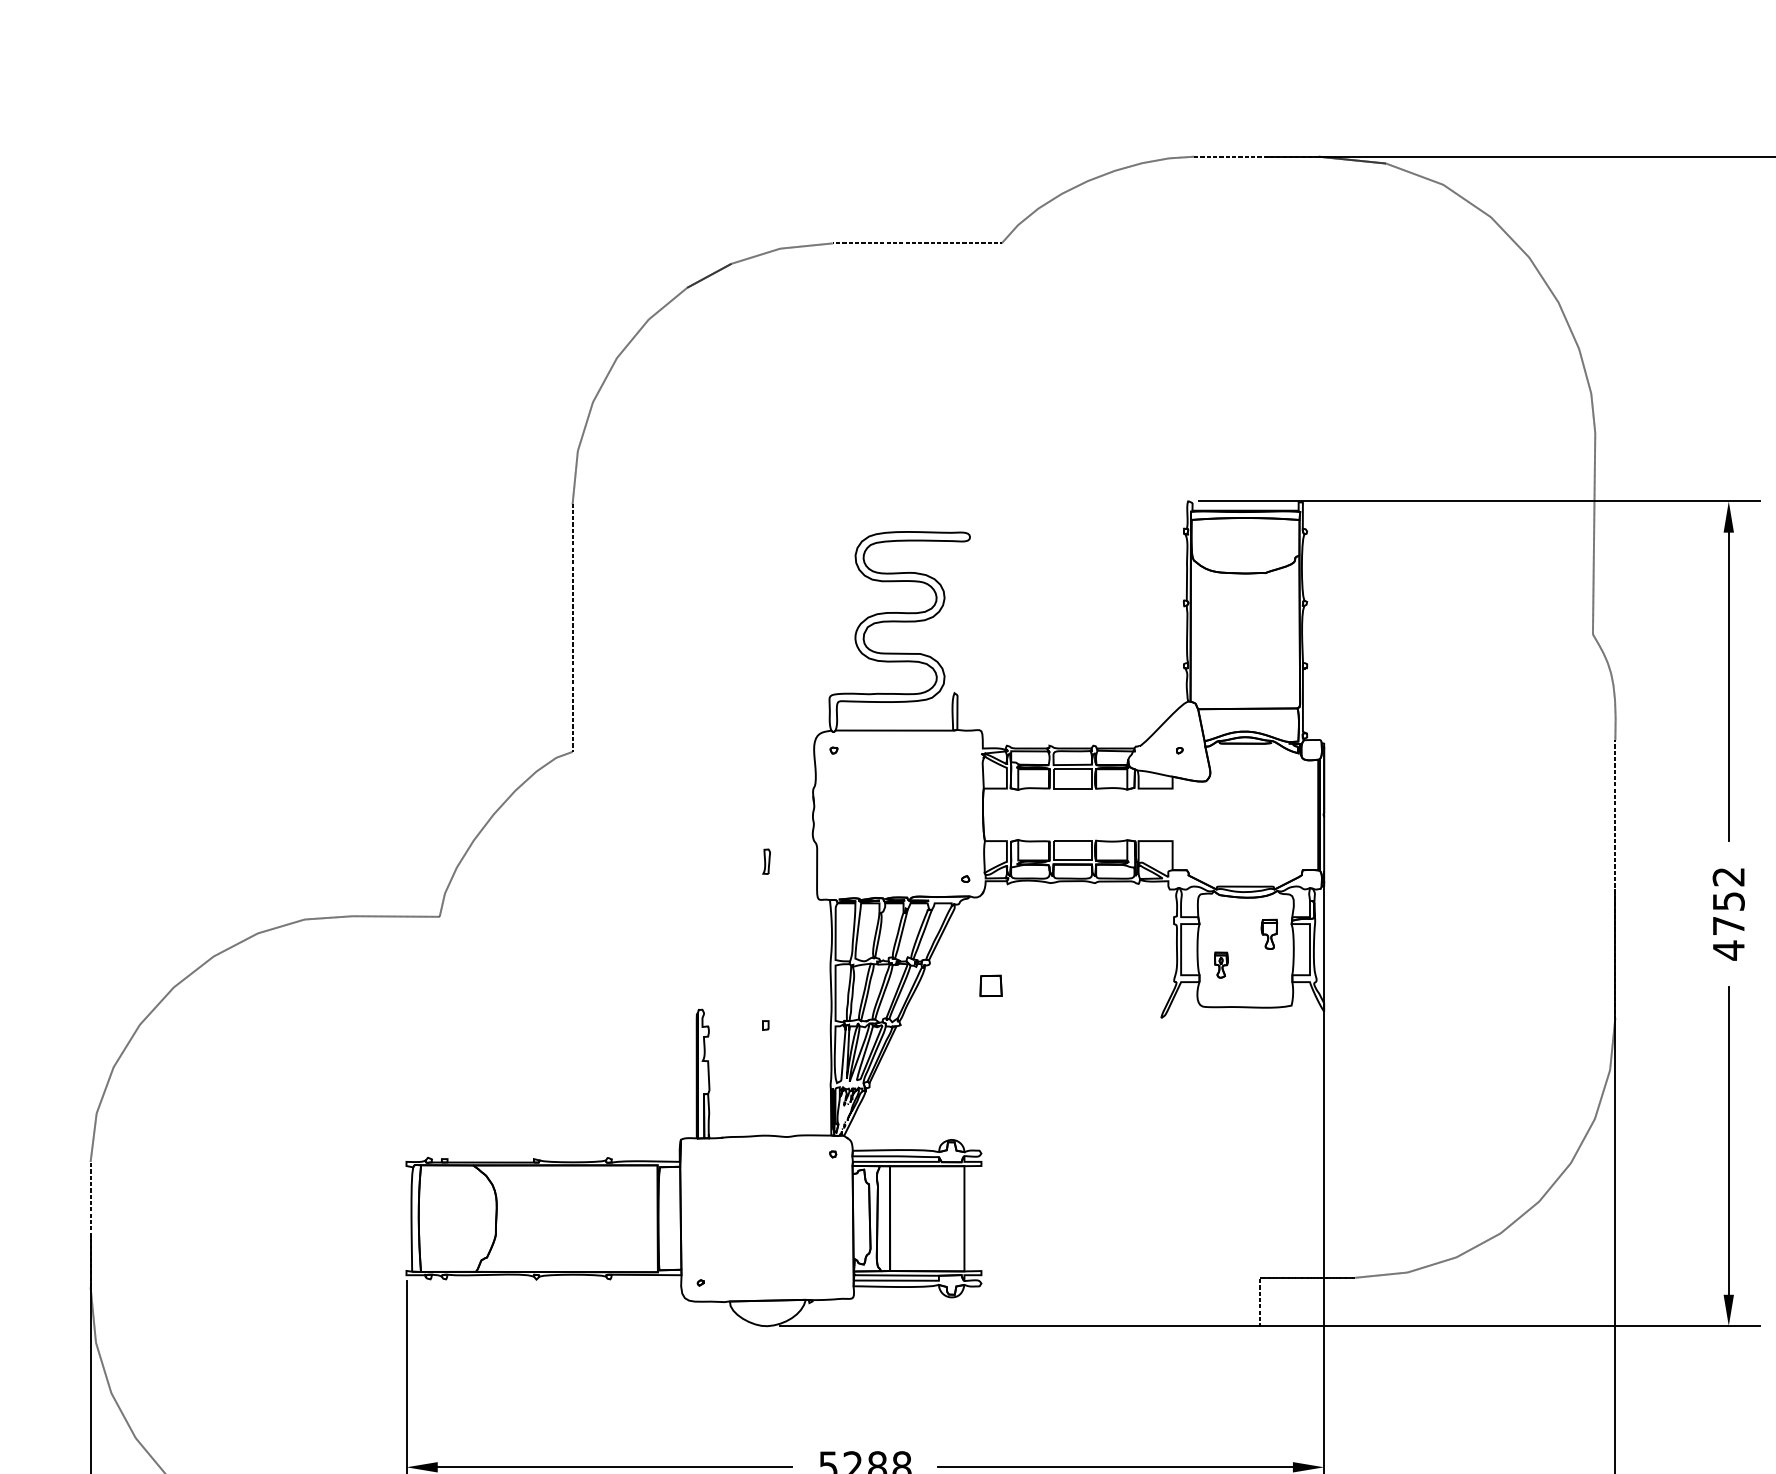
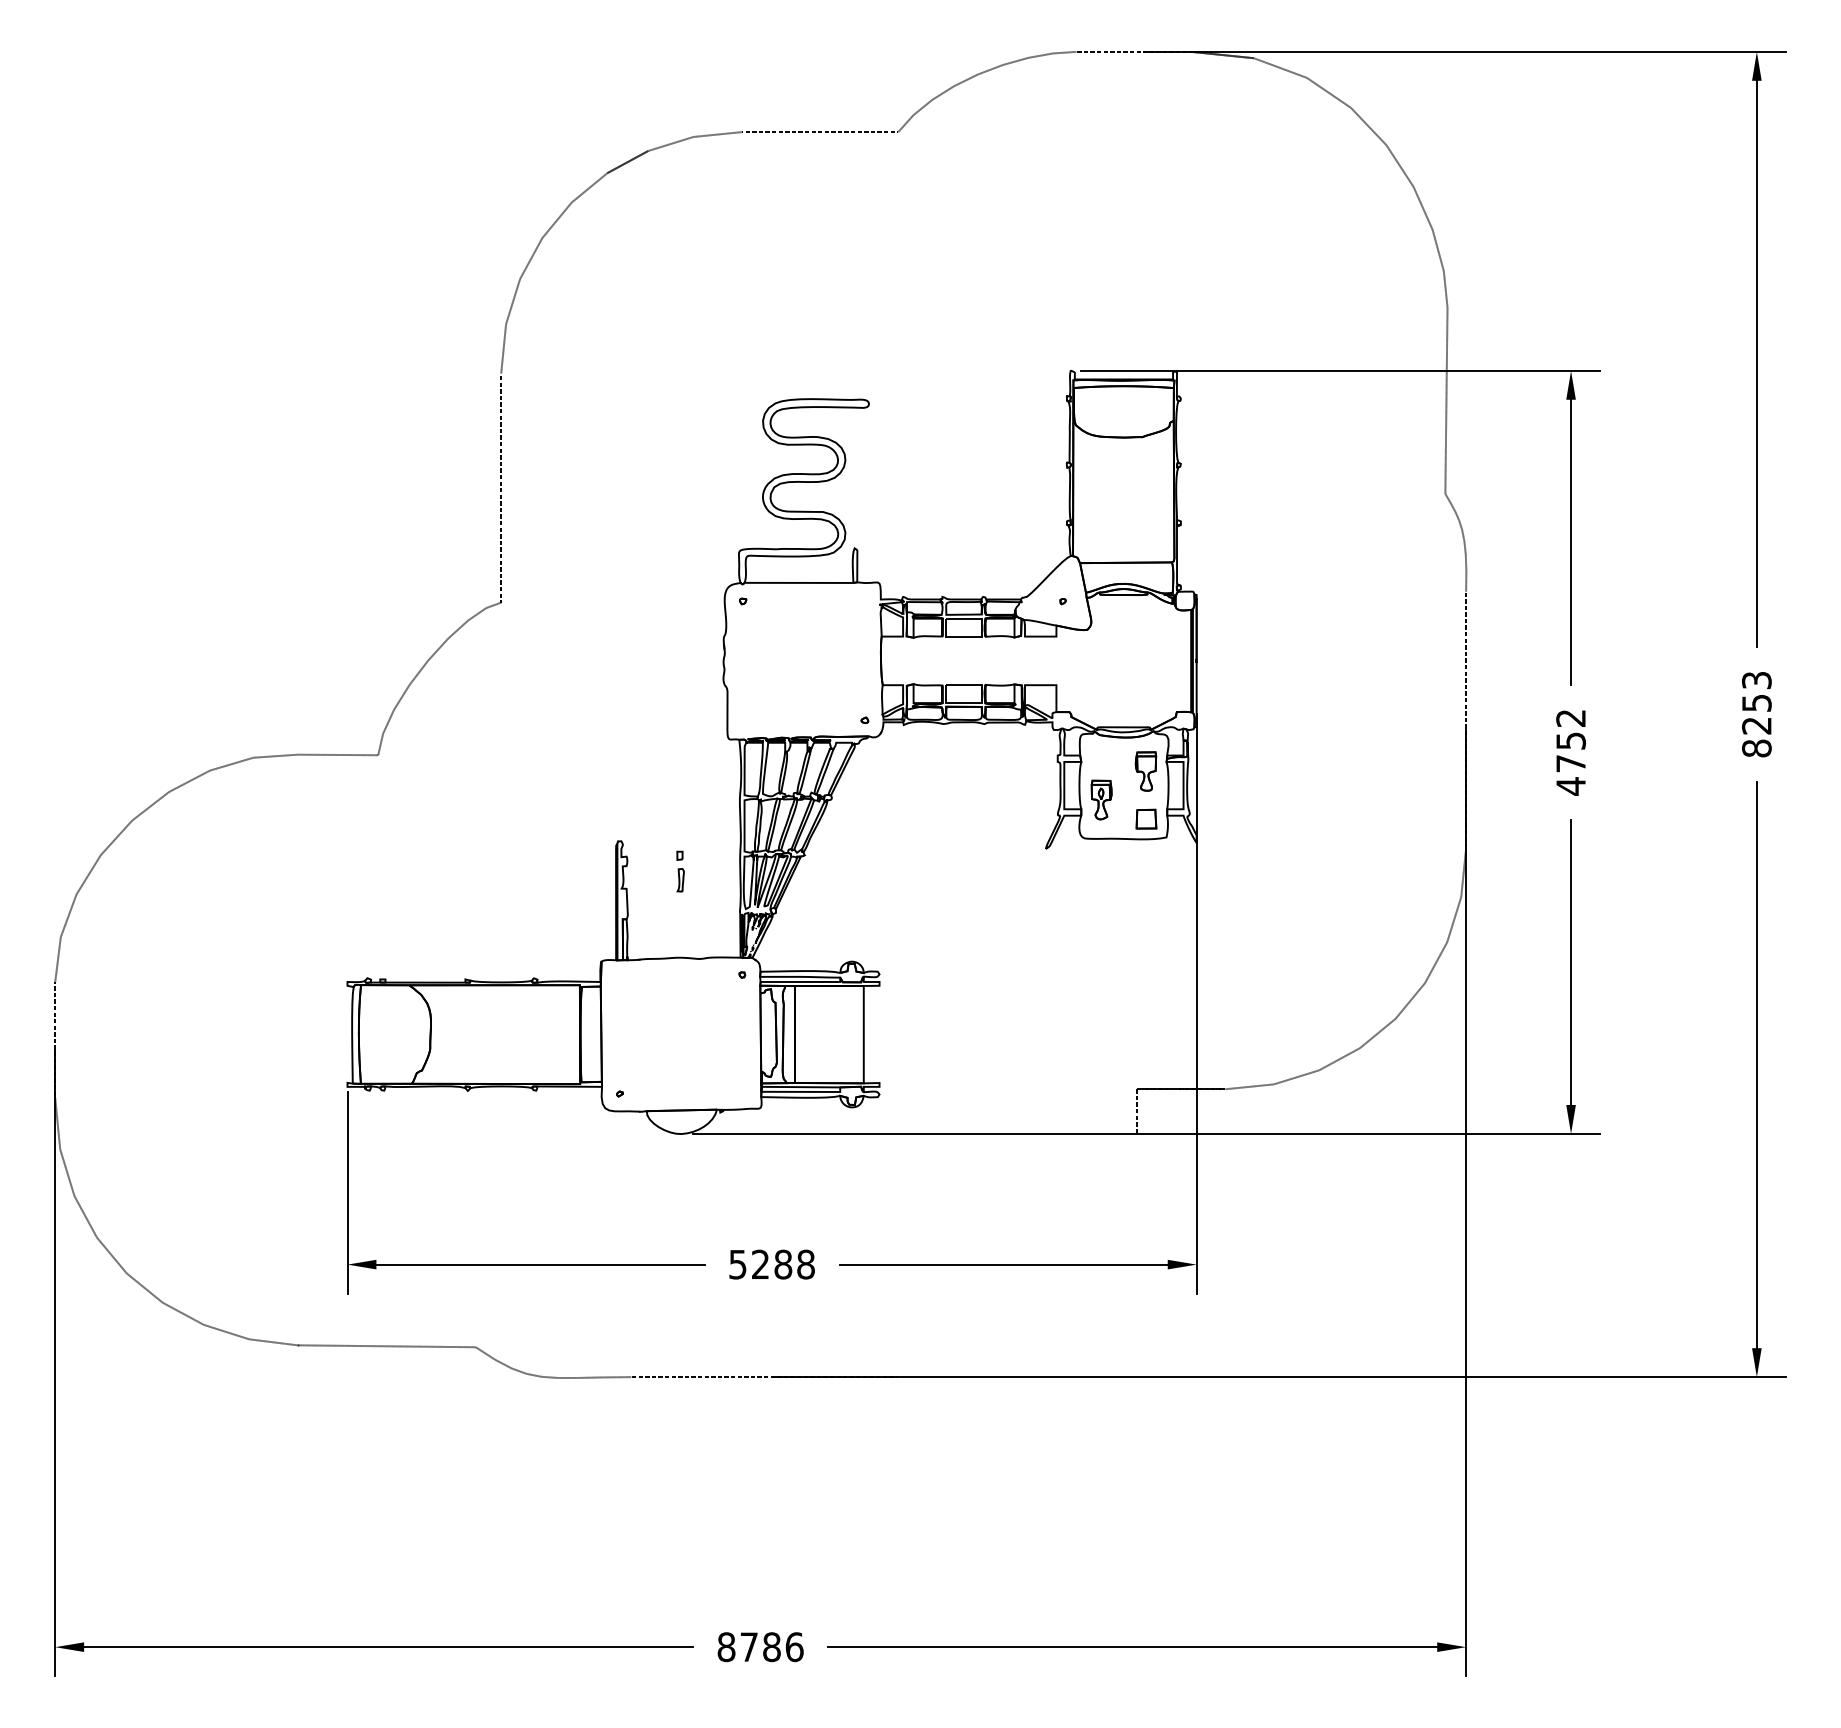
part: (766, 861) -> (680, 880), moved
part: (1268, 934) -> (1145, 771), size x1.43
part: (1221, 964) -> (1101, 799), size x1.67
part: (991, 985) -> (1146, 818), moved

